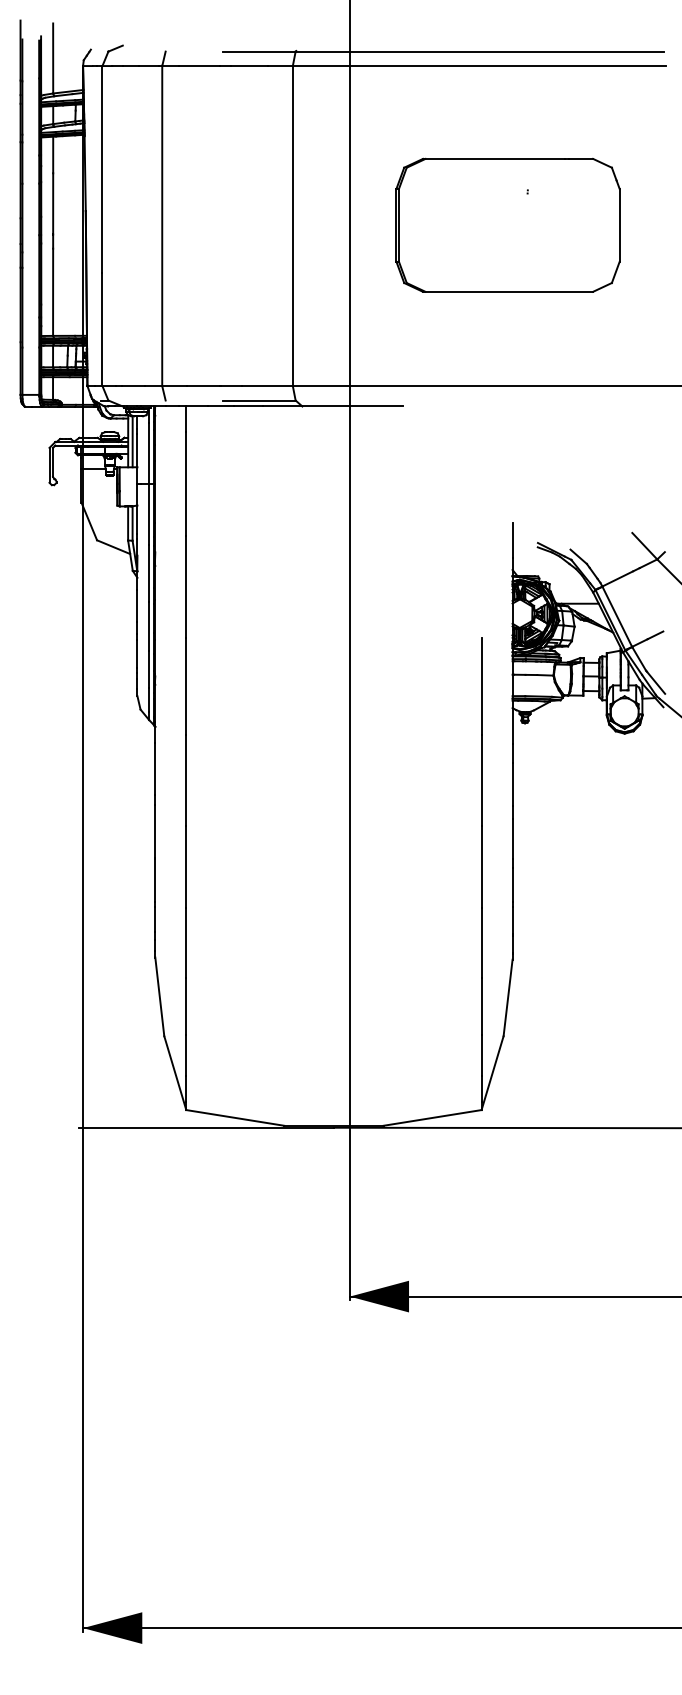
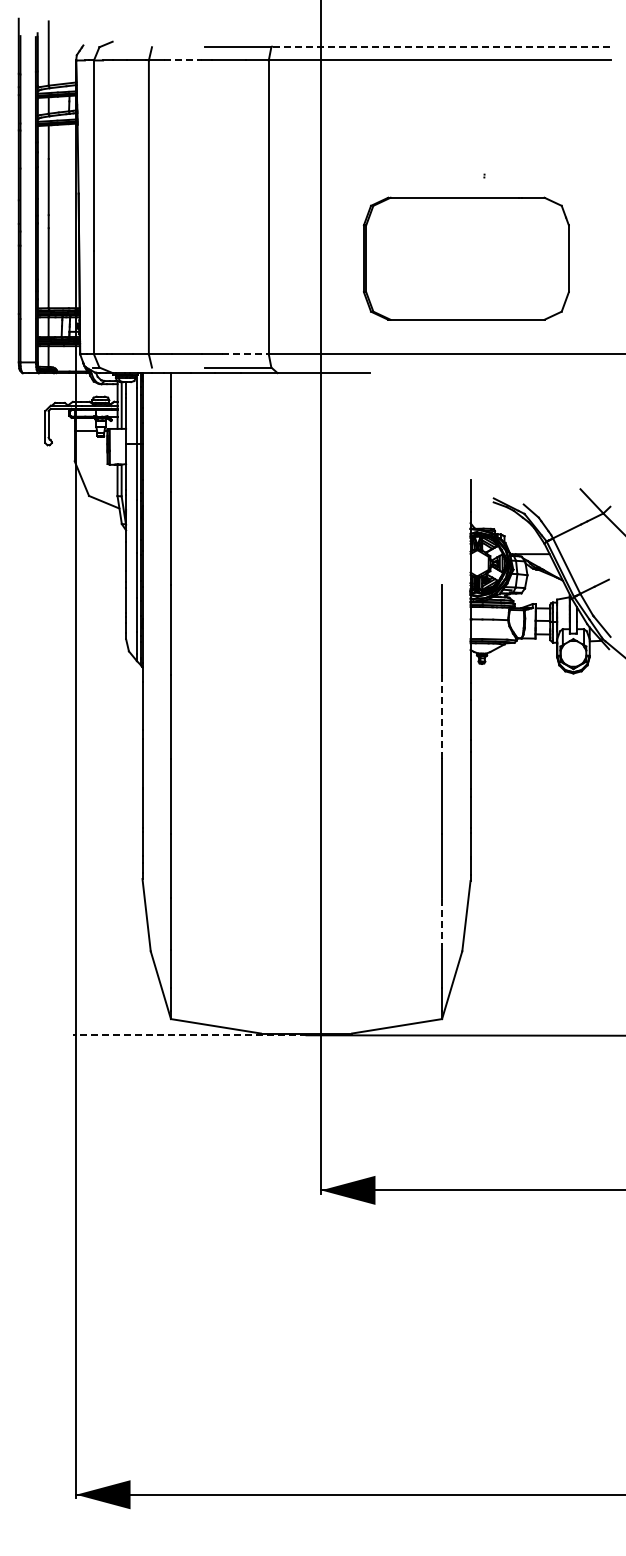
line: (479, 51) -> (440, 47), solid -> dashed
line: (198, 66) -> (182, 60), solid -> dashed
part: (507, 225) -> (465, 258), moved
line: (267, 386) -> (245, 354), solid -> dashed
line: (482, 780) -> (442, 716), solid -> dashed
line: (482, 1005) -> (442, 923), solid -> dashed
line: (206, 1127) -> (189, 1035), solid -> dashed

